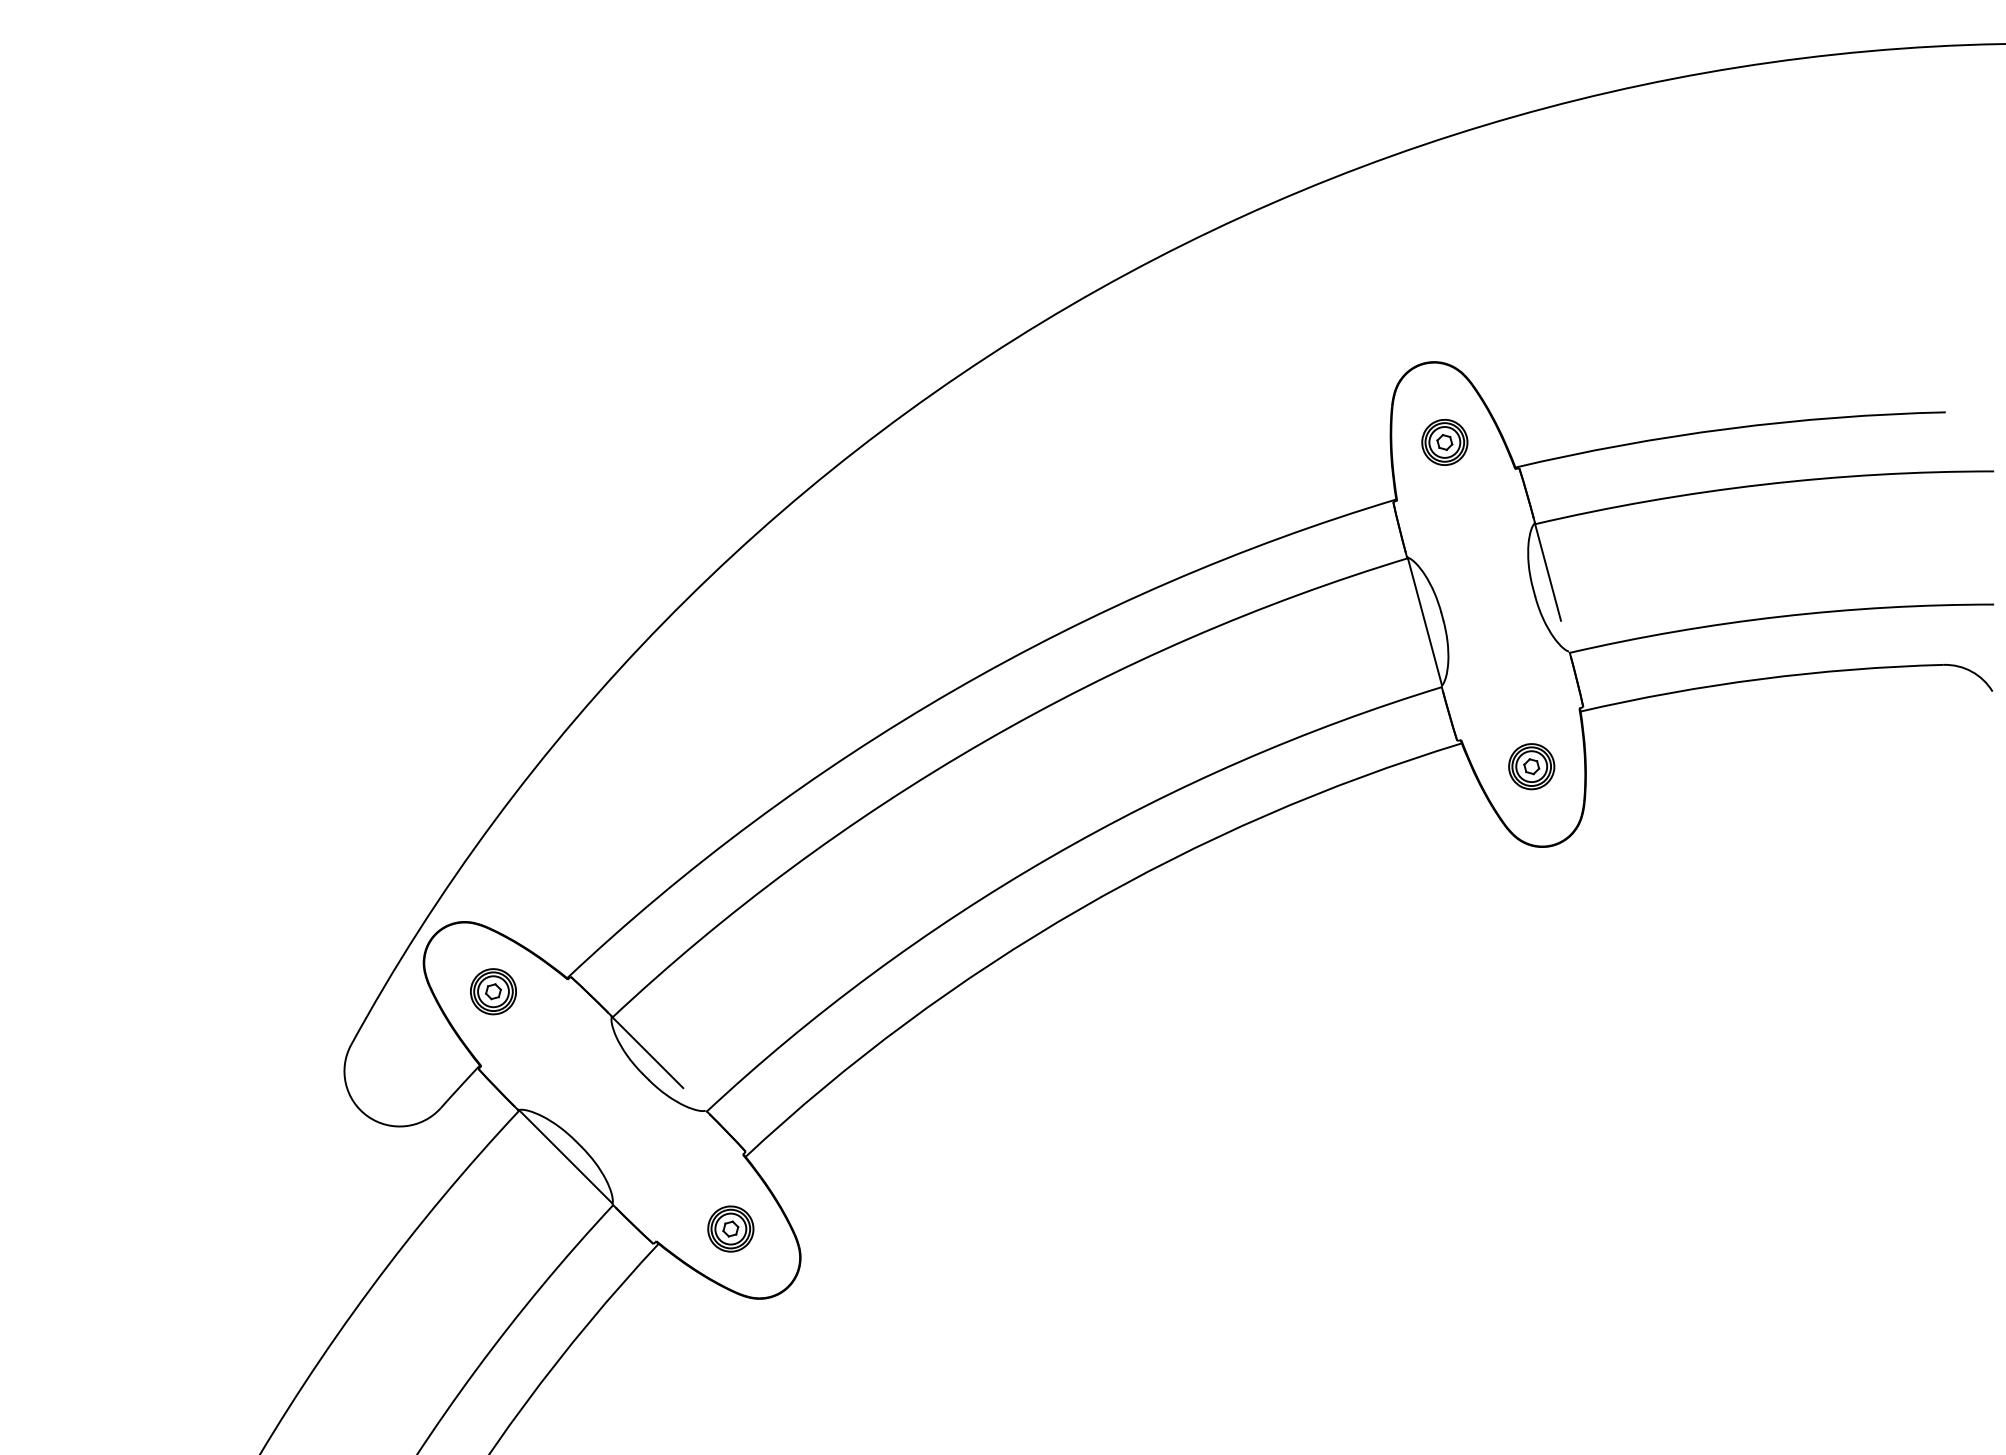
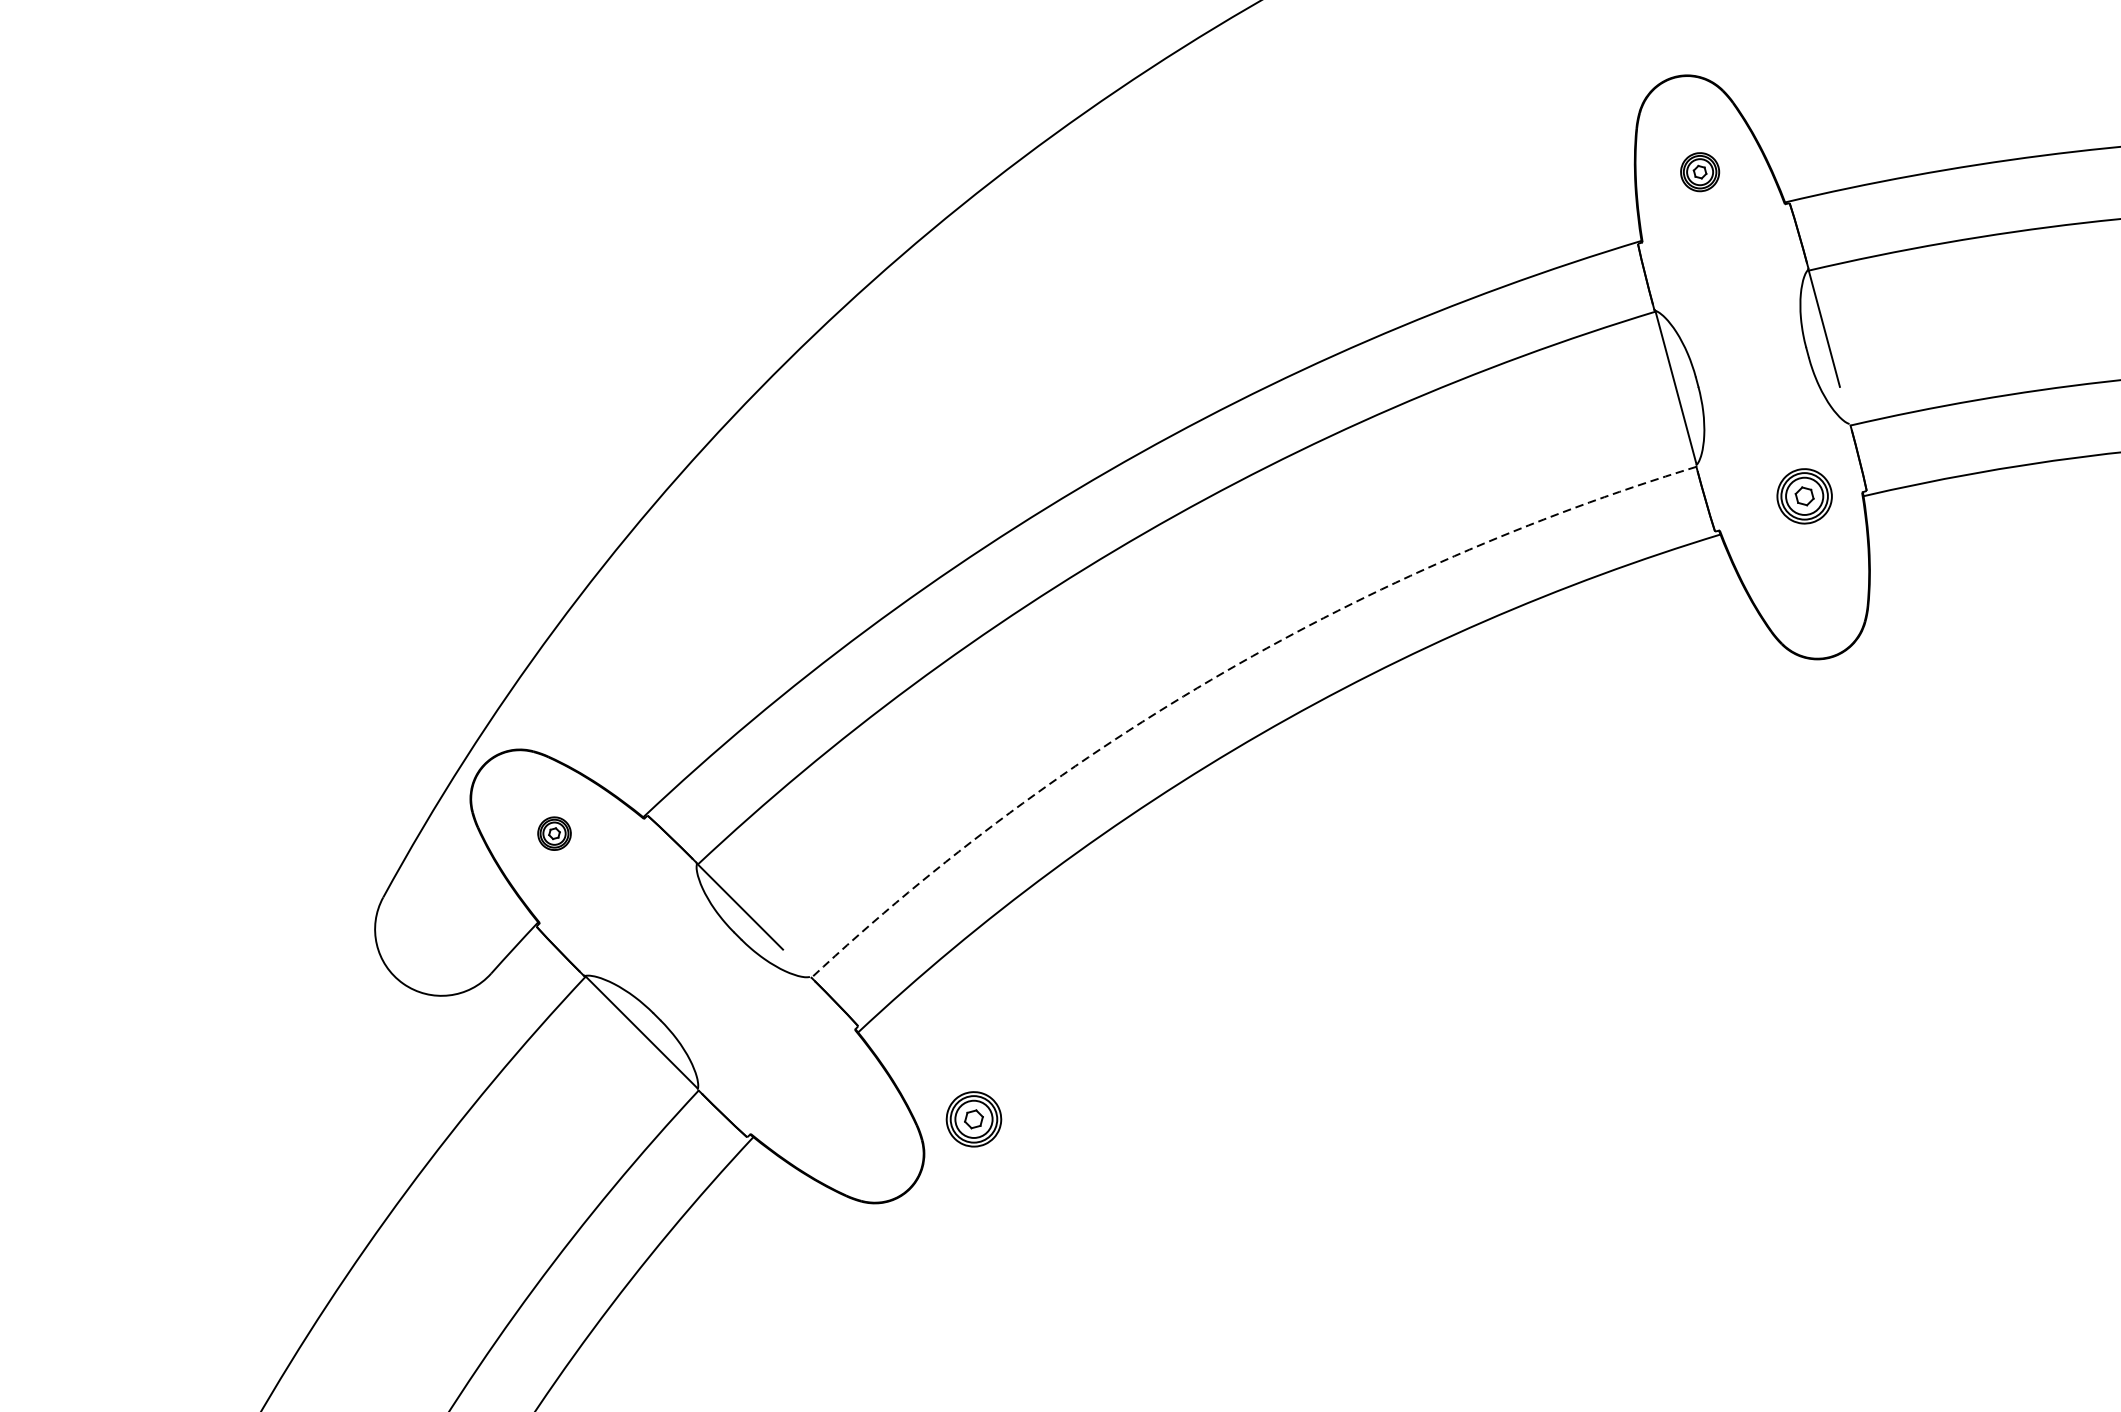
part: (1444, 442) -> (1699, 172), size x0.7
part: (1531, 766) -> (1804, 496), moved
arc: (1050, 857) -> (1225, 671), solid -> dashed
part: (493, 991) -> (554, 833), size x0.6
part: (730, 1228) -> (973, 1118), moved

